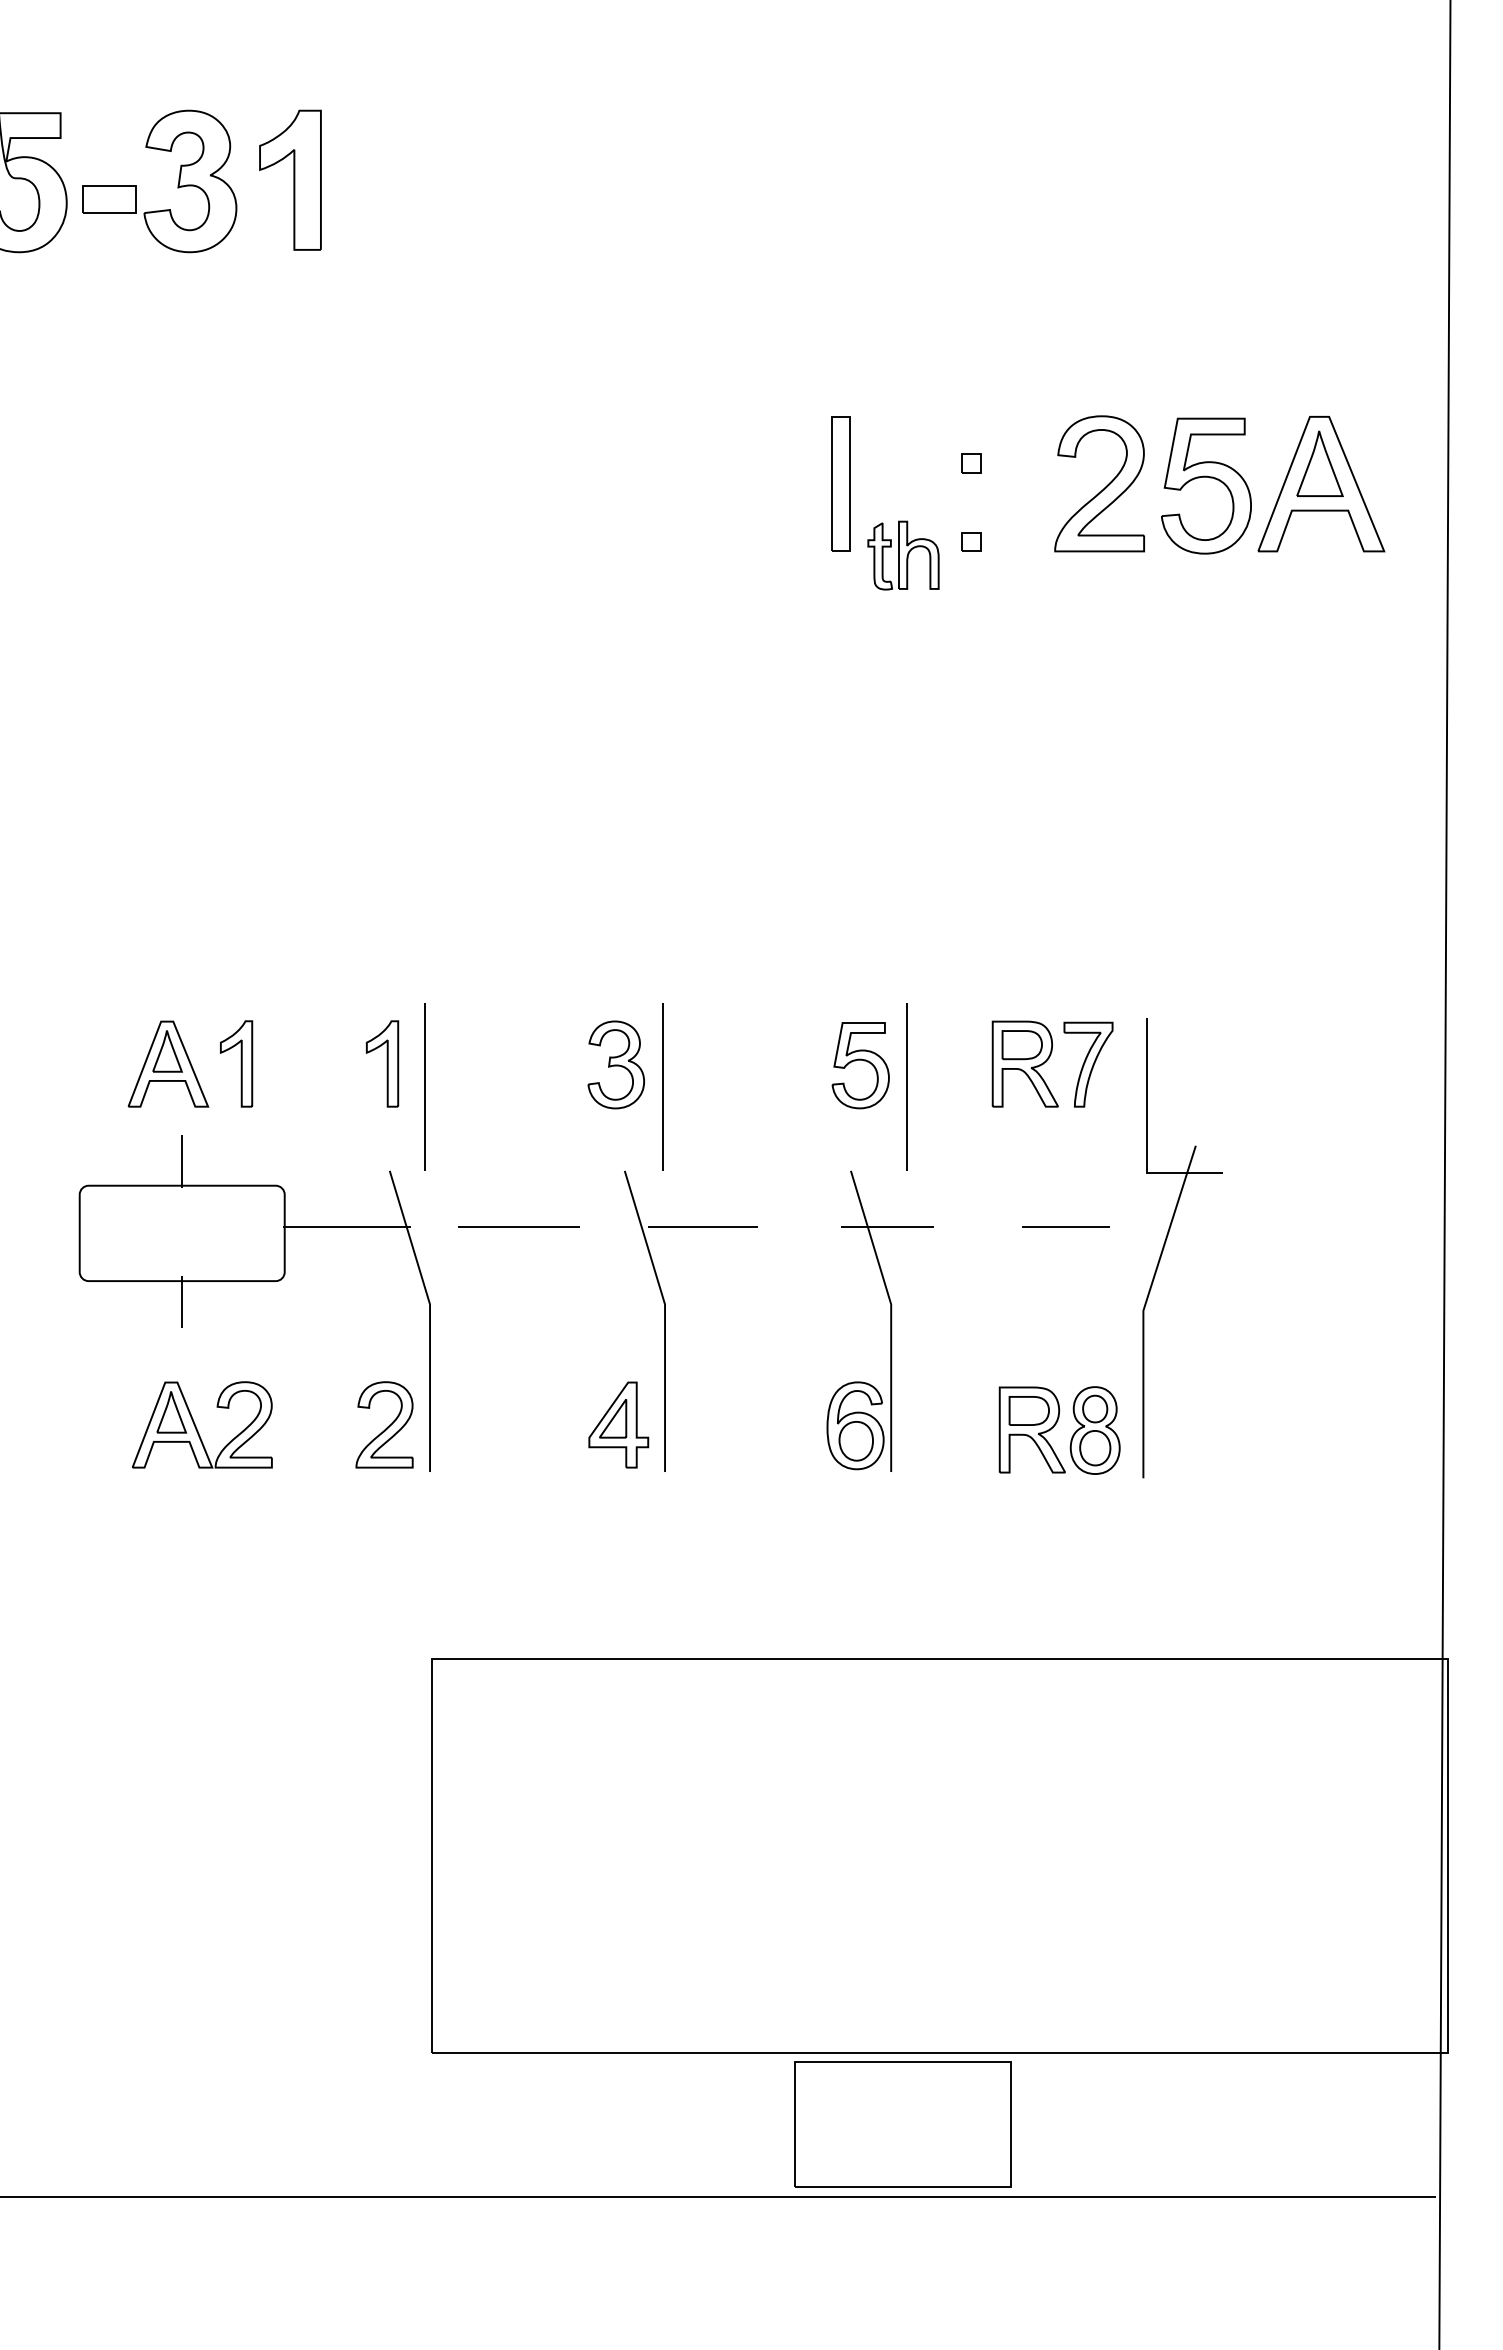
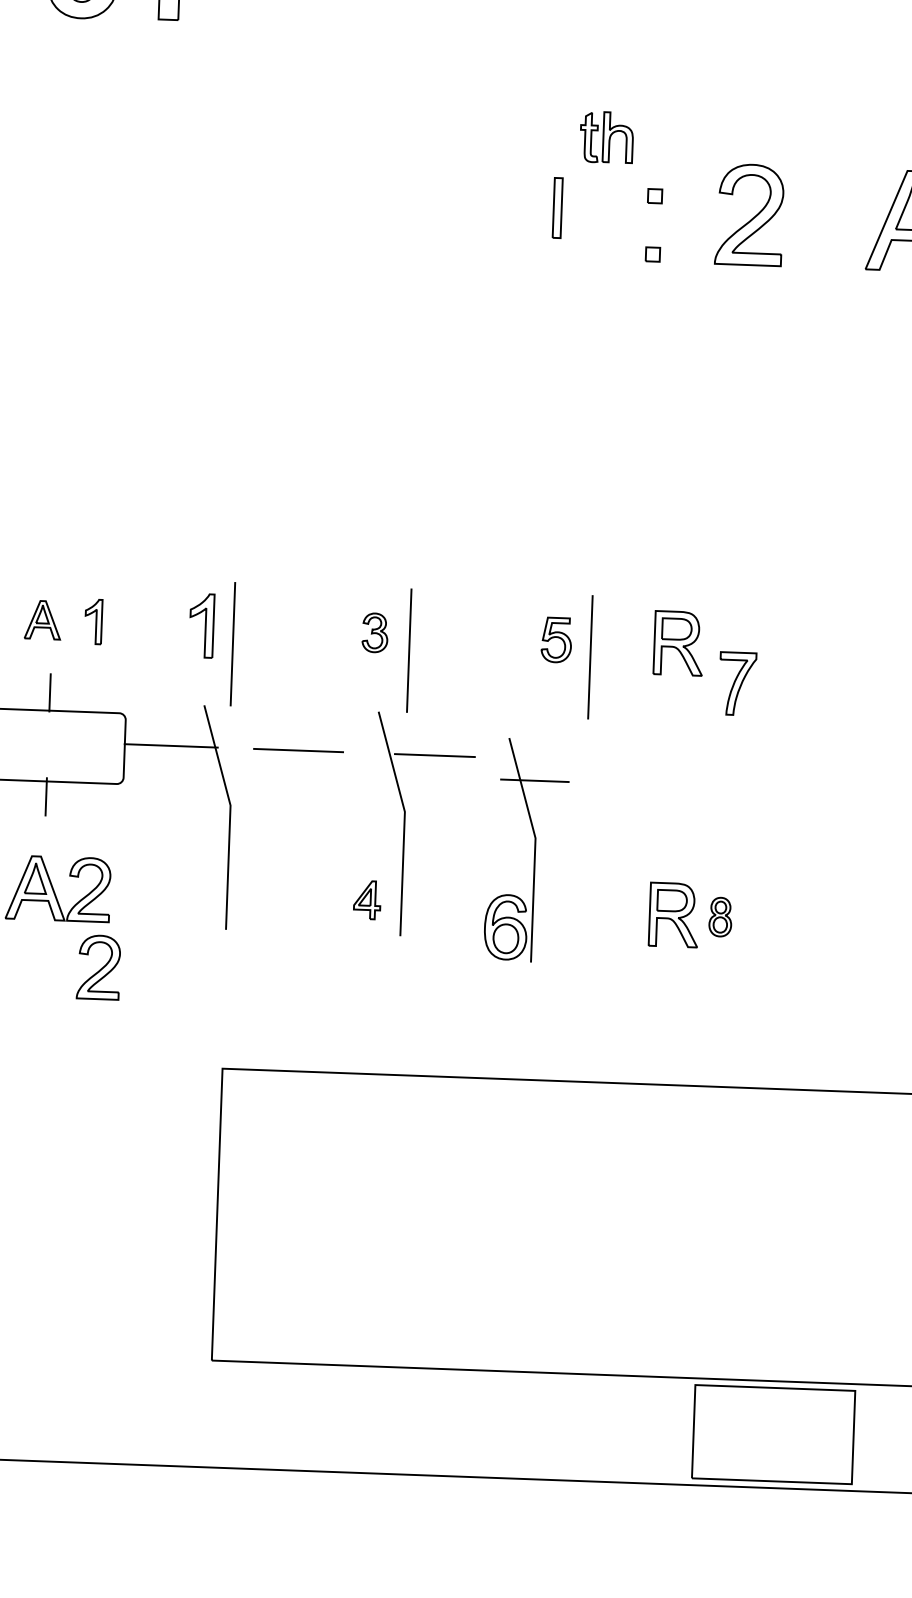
part: (1206, 477) -> (829, 213), removed
part: (840, 483) -> (557, 207), size x0.6
part: (903, 555) -> (606, 137), moved
part: (168, 1063) -> (43, 619), size x0.6
part: (236, 1063) -> (93, 621), size x0.7
part: (615, 1064) -> (374, 632), size x0.6
part: (1088, 1064) -> (737, 683), moved
part: (860, 1065) -> (556, 639), size x0.7
line: (1065, 1226) -> (704, 764), removed
part: (1165, 1245) -> (777, 781), removed
part: (890, 1320) -> (534, 850), moved
part: (384, 1424) -> (98, 967), moved
part: (618, 1424) -> (367, 899), size x0.6
part: (1094, 1430) -> (720, 917), size x0.6
part: (902, 2124) -> (773, 1434), moved

